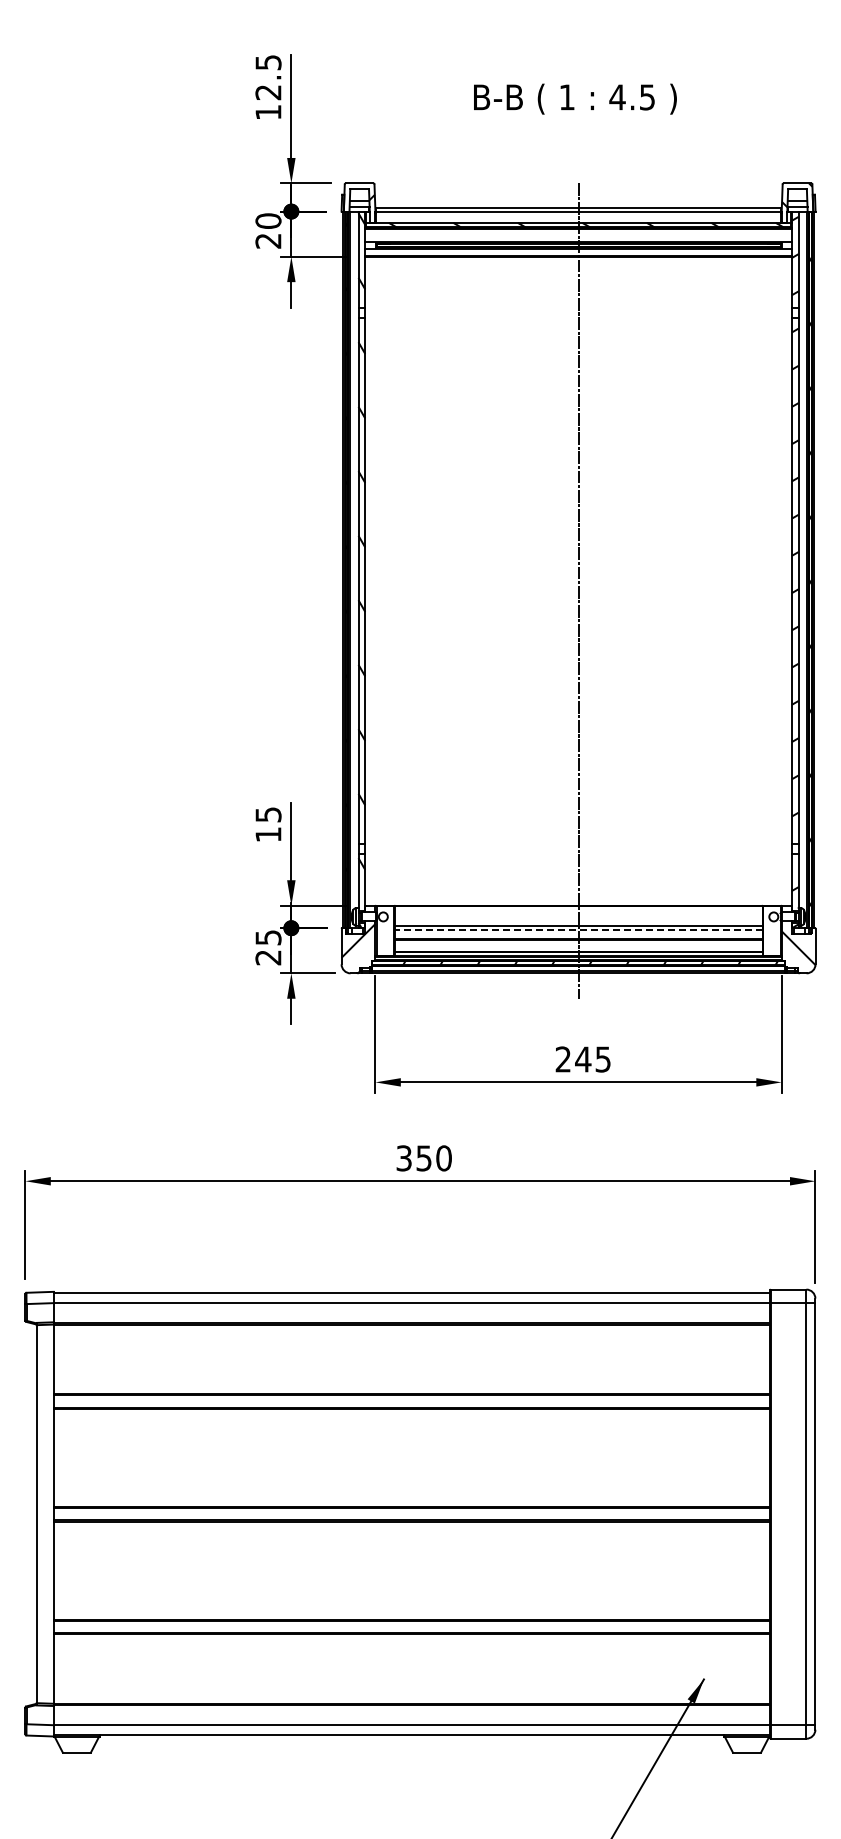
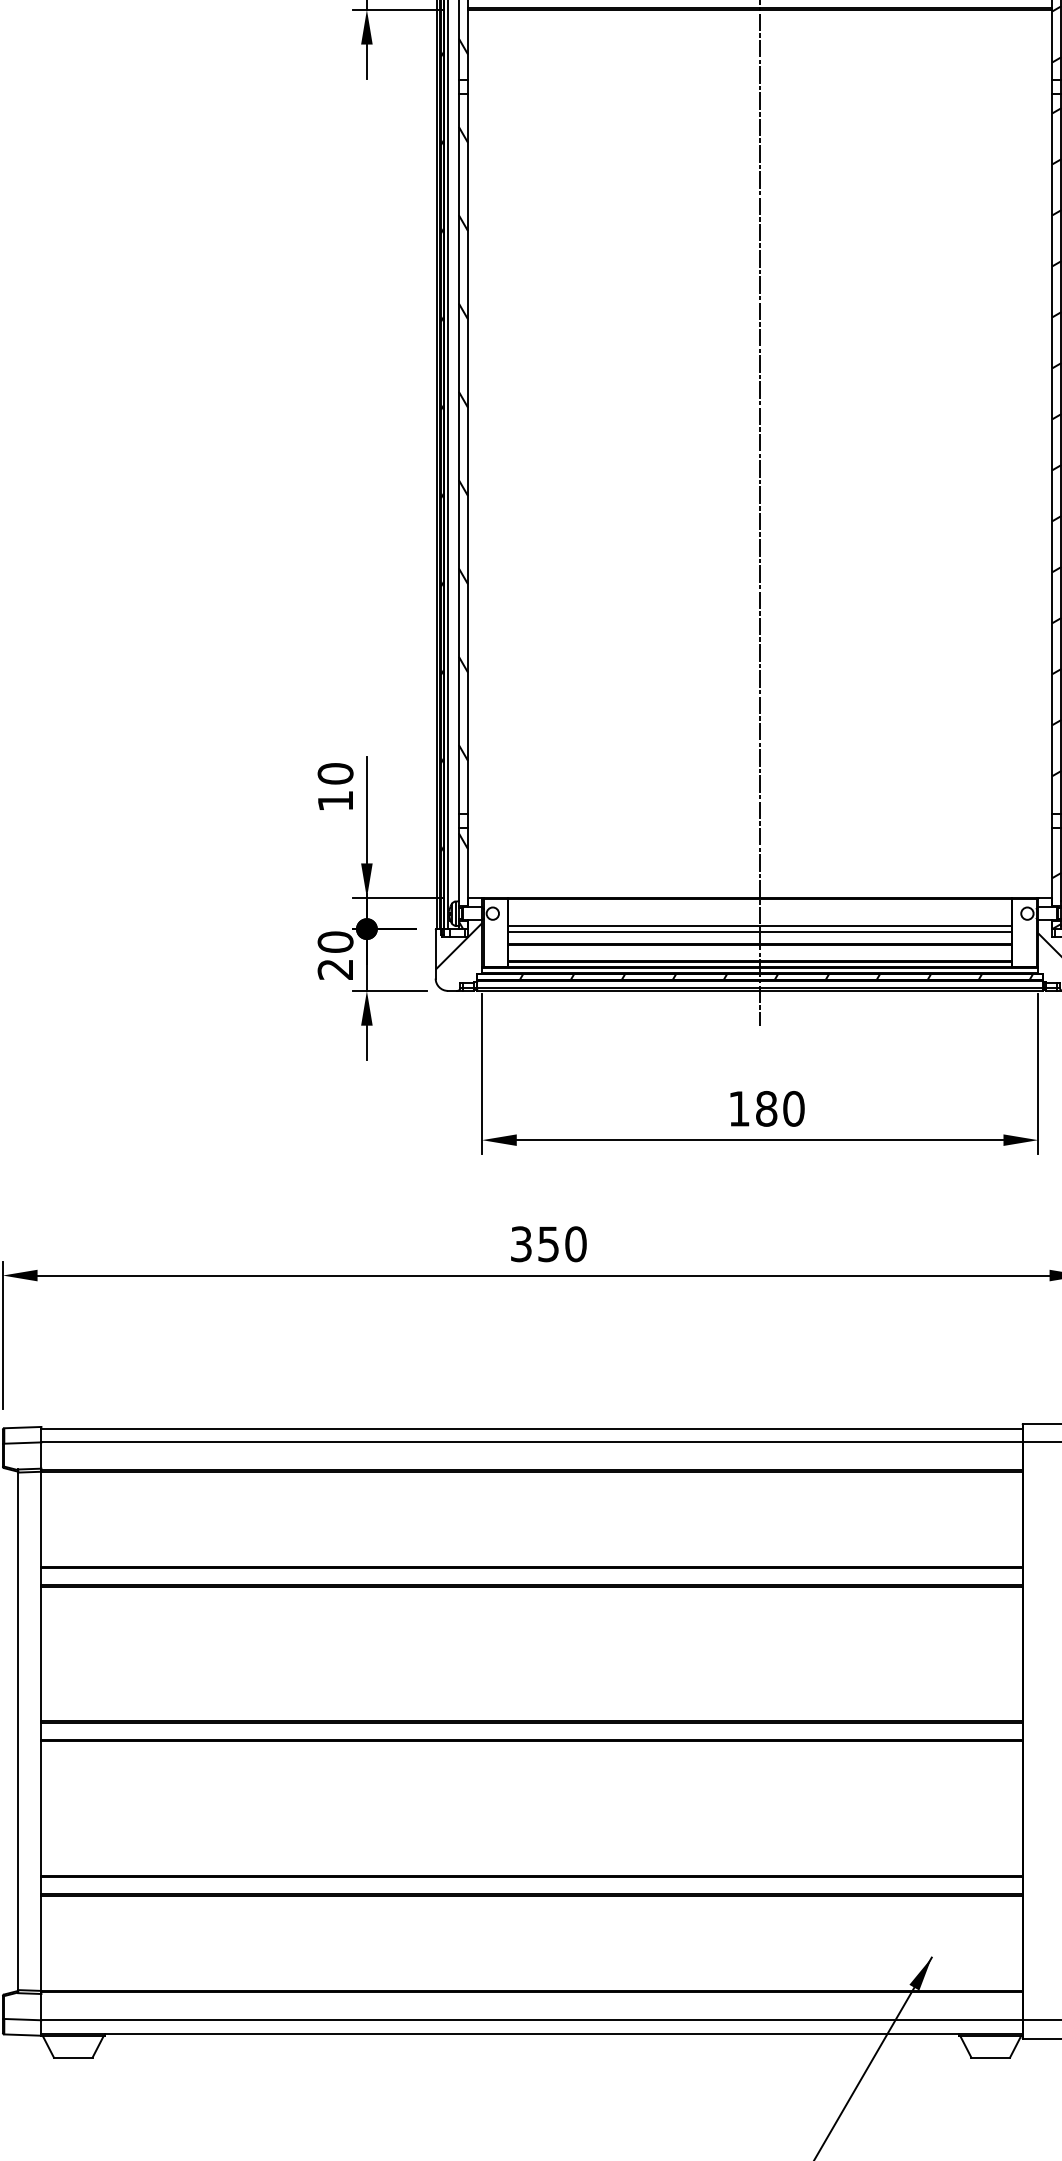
text: (268, 814) -> (335, 773), 15 -> 10
line: (578, 930) -> (760, 932), dashed -> solid
text: (268, 937) -> (335, 941), 25 -> 20
text: (583, 1059) -> (766, 1108), 245 -> 180

